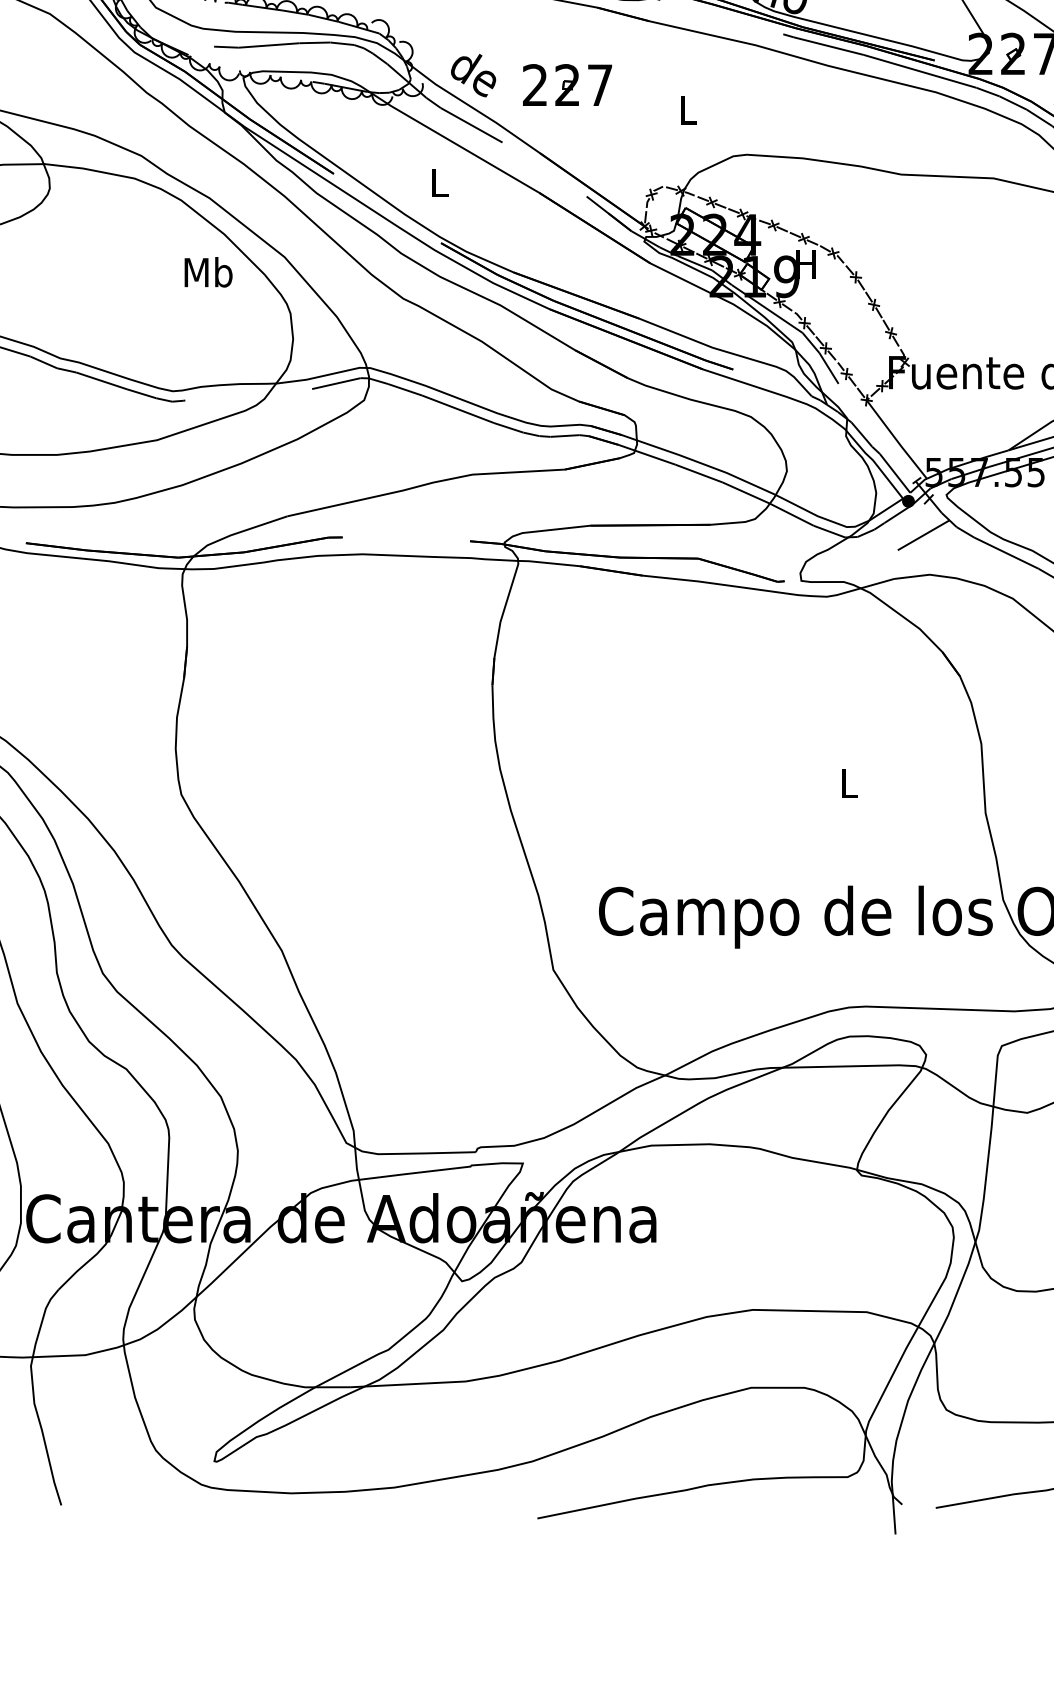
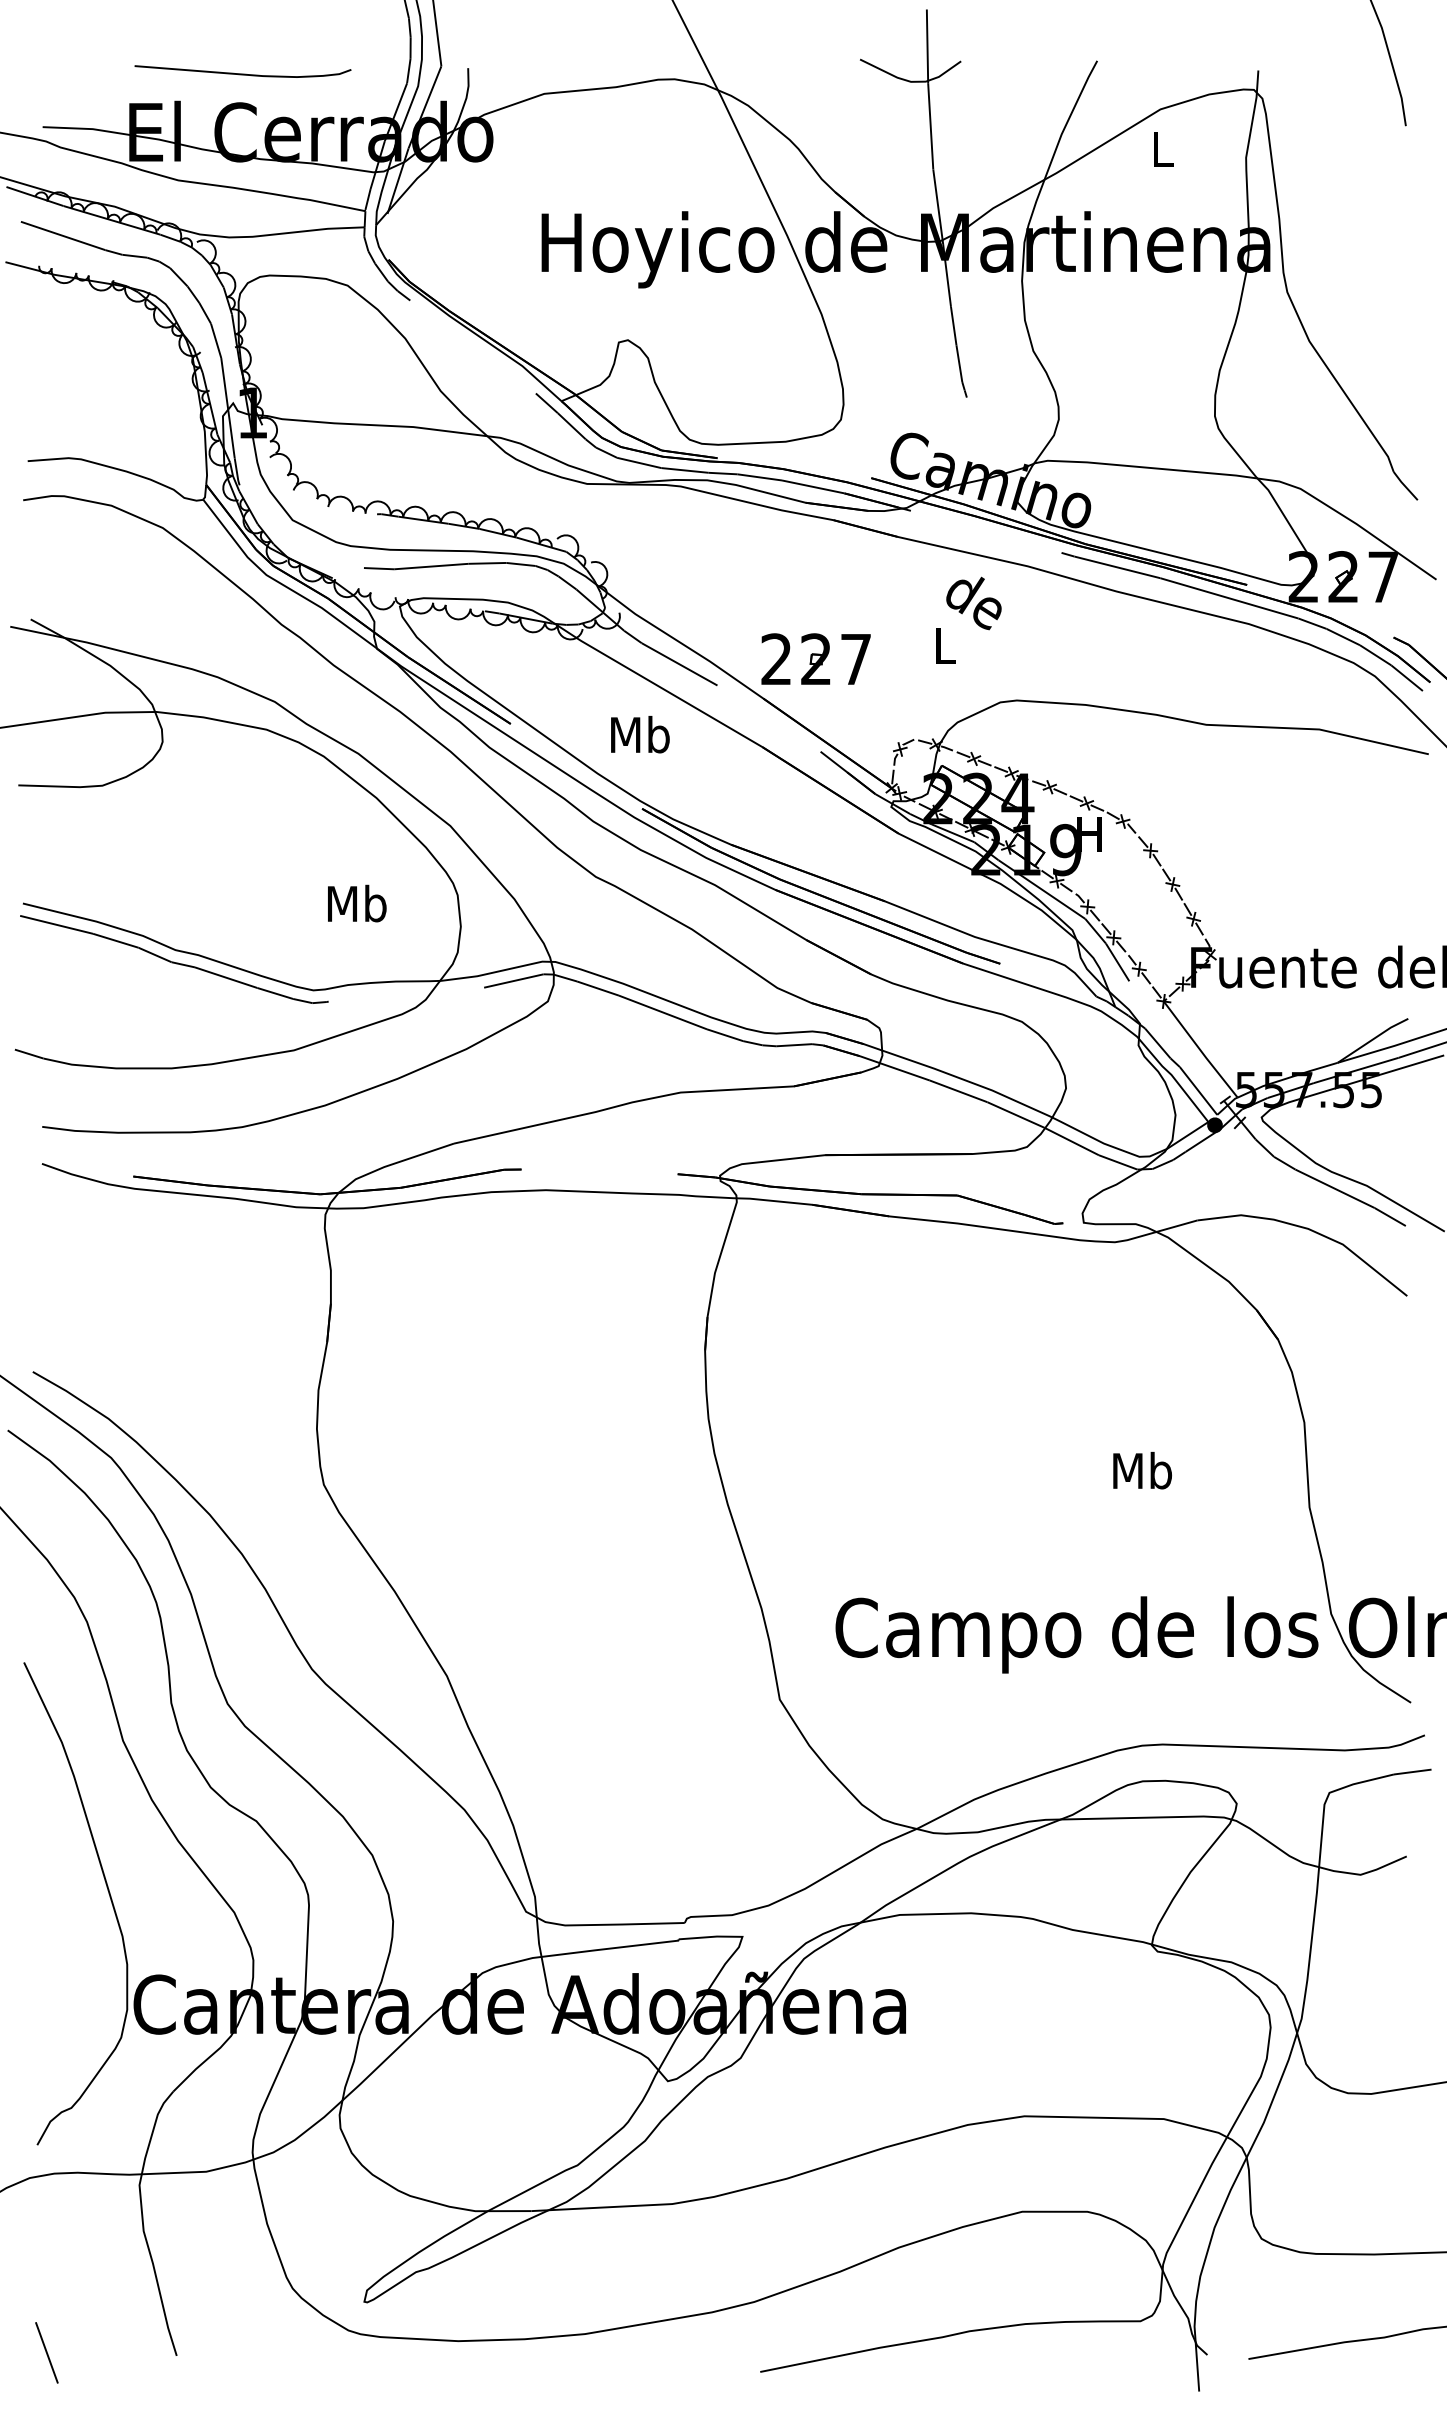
text: (473, 75) -> (973, 603), moved
part: (567, 84) -> (815, 658), moved
text: (439, 182) -> (640, 734), L -> Mb
text: (208, 272) -> (357, 903), moved
line: (923, 534) -> (1233, 1166), removed
text: (849, 782) -> (1142, 1470), L -> Mb

